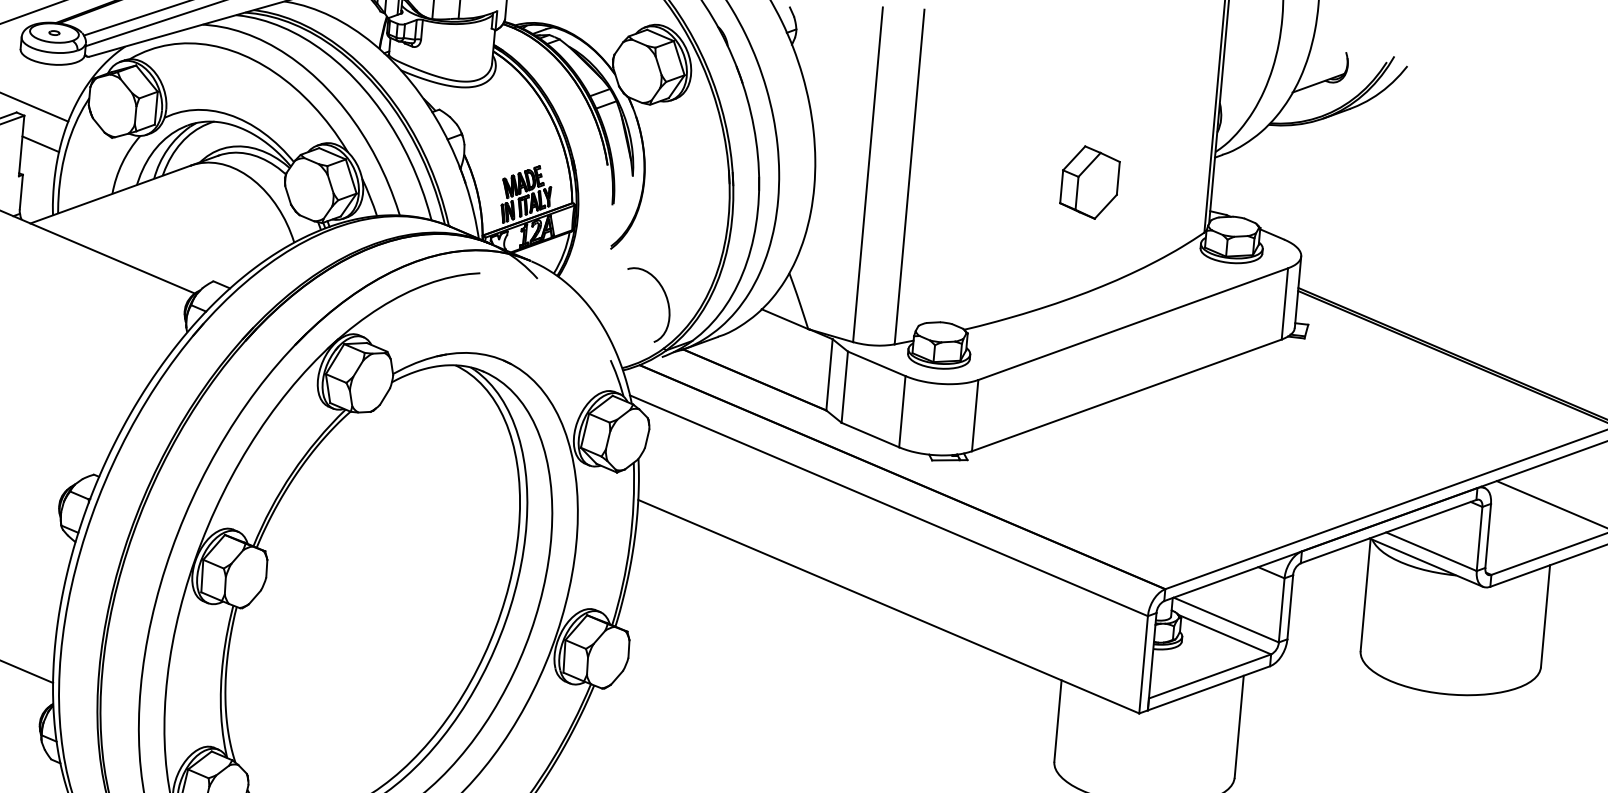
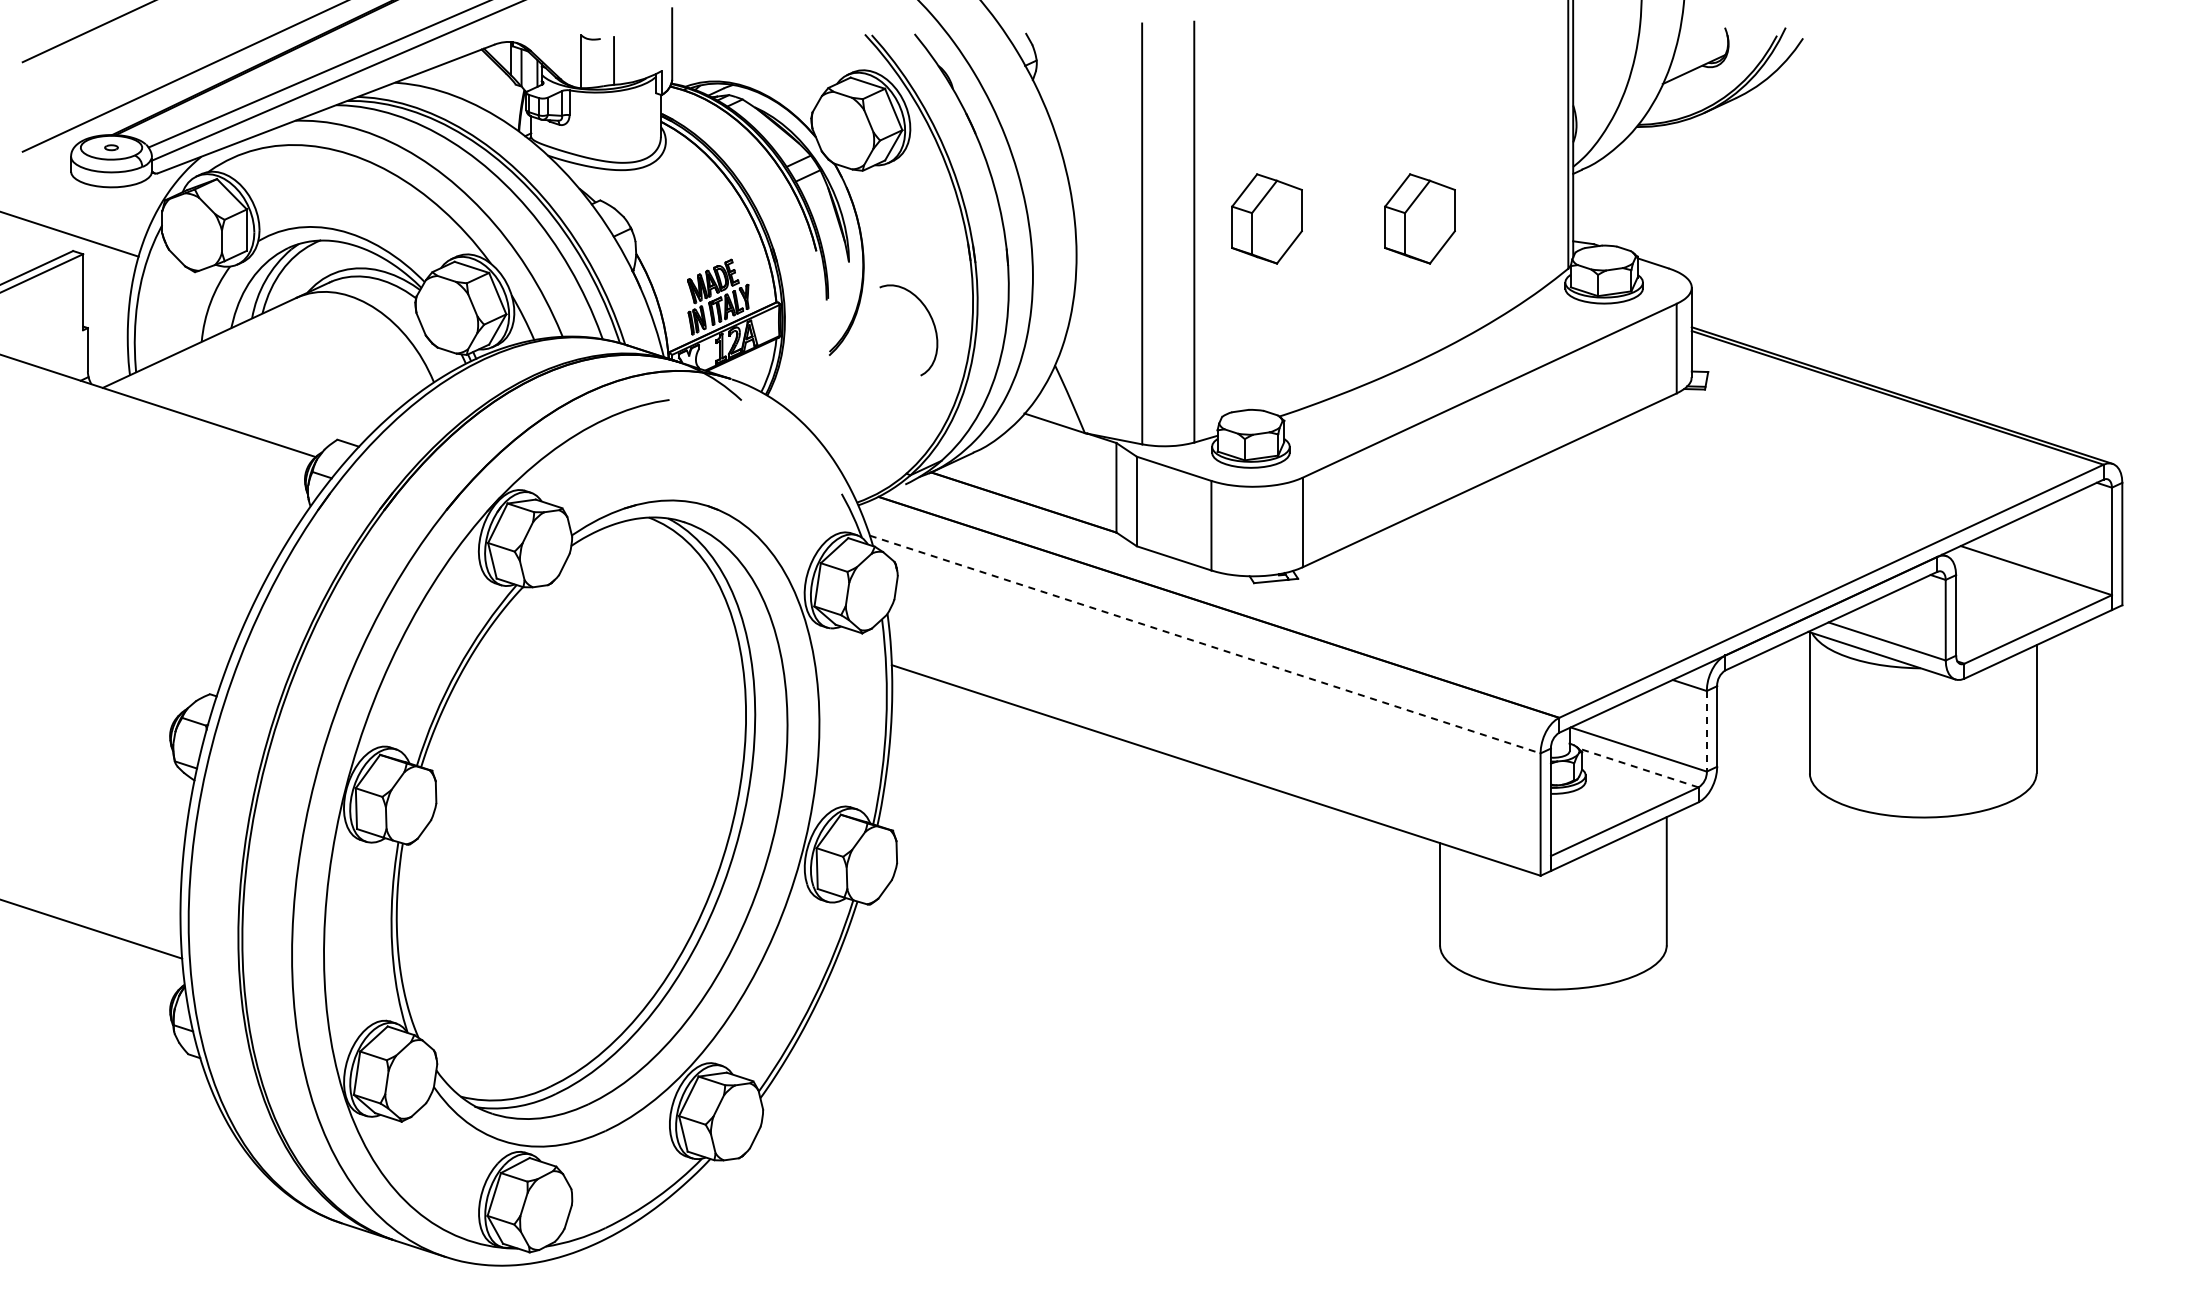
line: (40, 143) -> (106, 287), removed
part: (967, 171) -> (1266, 218), added
curve: (666, 301) -> (932, 323), moved
line: (889, 505) -> (1205, 644), solid -> dashed
line: (1281, 610) -> (1706, 731), solid -> dashed
line: (1224, 634) -> (1638, 767), solid -> dashed

